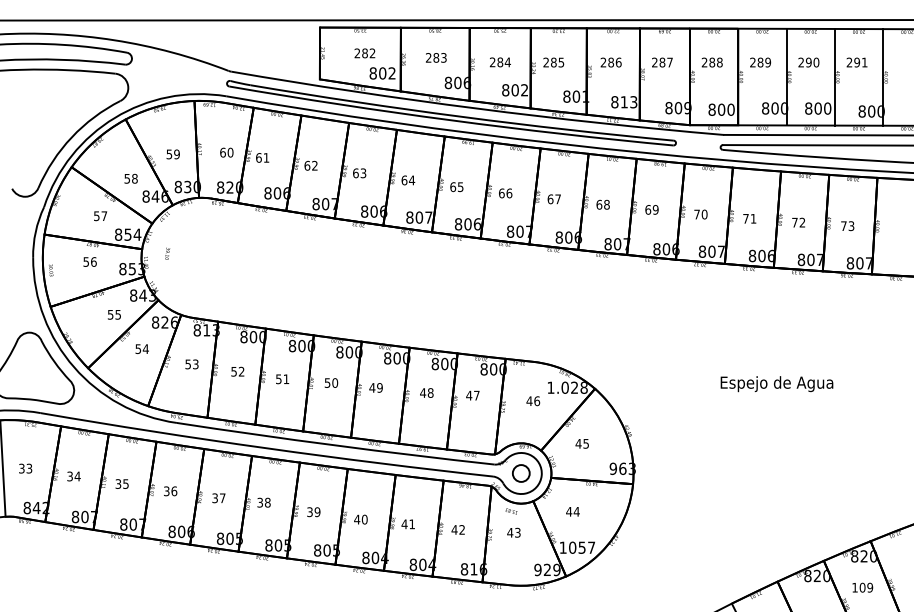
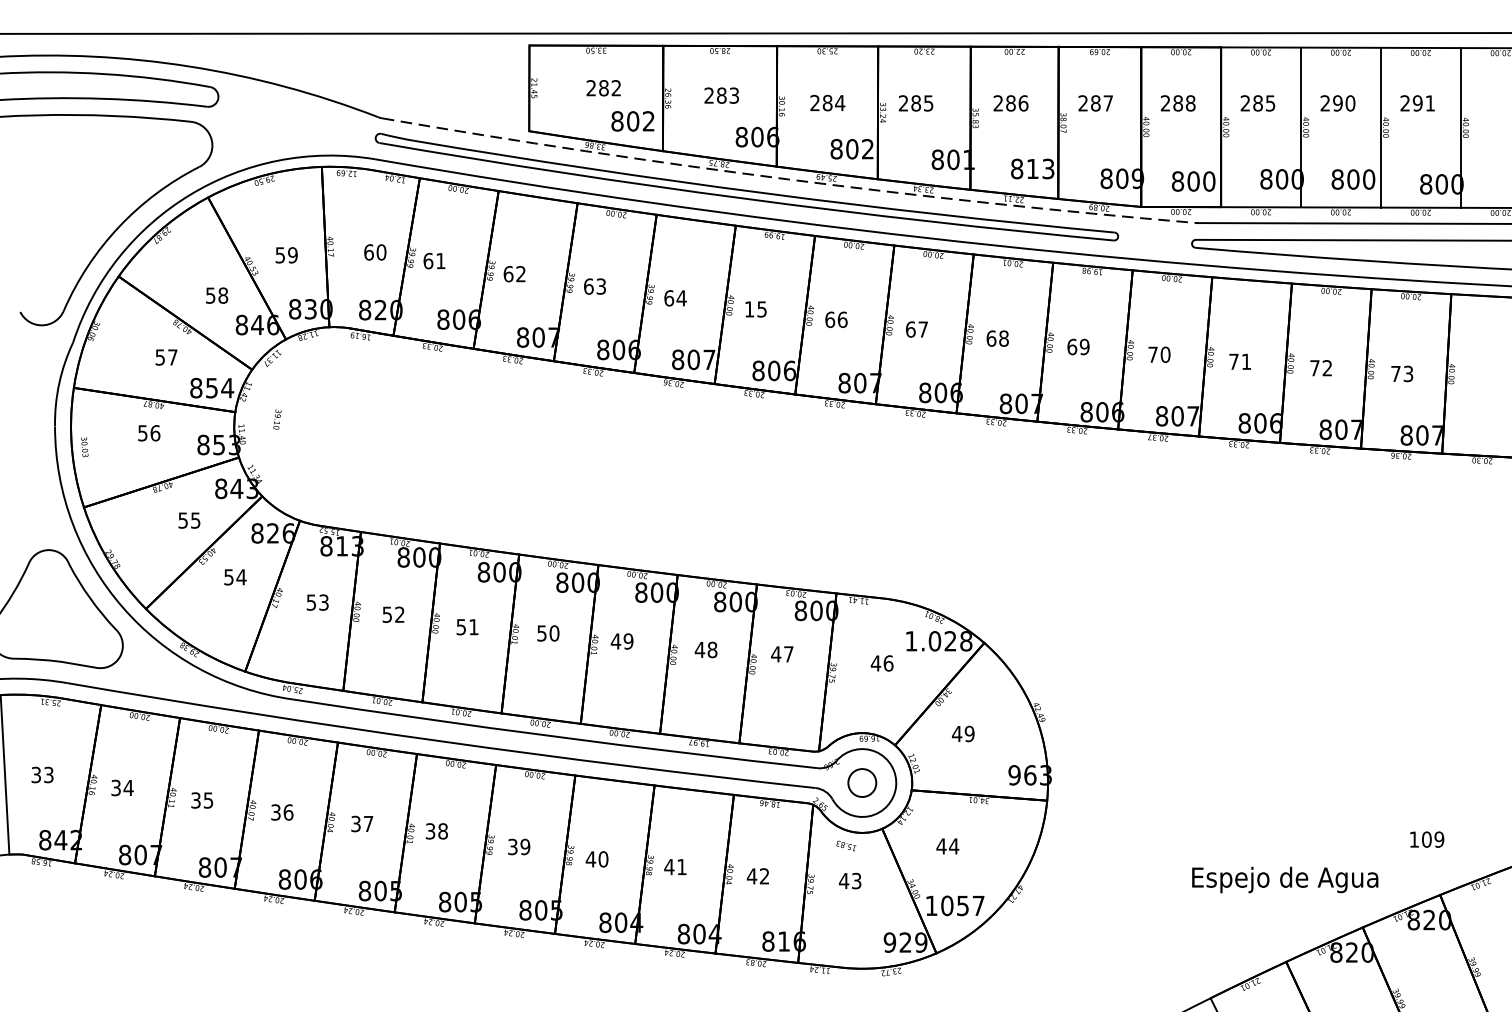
text: (768, 62) -> (1271, 103), 289 -> 285
arc: (476, 108) -> (788, 179), solid -> dashed
text: (453, 187) -> (750, 310), 65 -> 15
text: (776, 384) -> (1284, 880), moved
text: (586, 443) -> (970, 733), 45 -> 49
text: (862, 587) -> (1426, 839), moved

